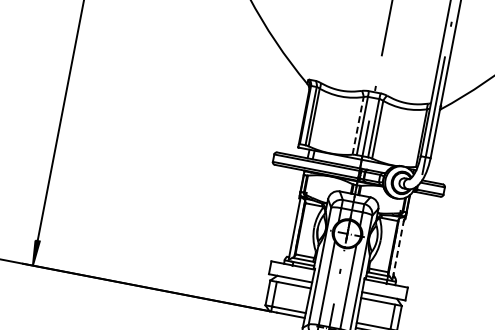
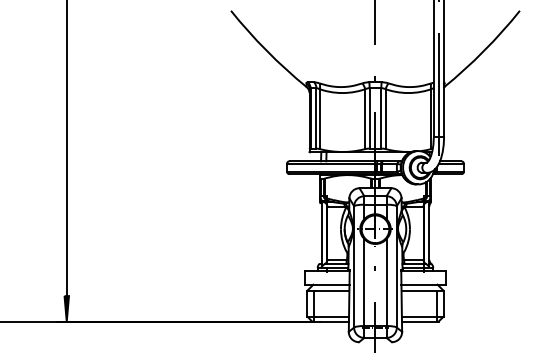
line: (358, 126) -> (365, 119), dashed -> solid
line: (398, 248) -> (429, 233), dashed -> solid

